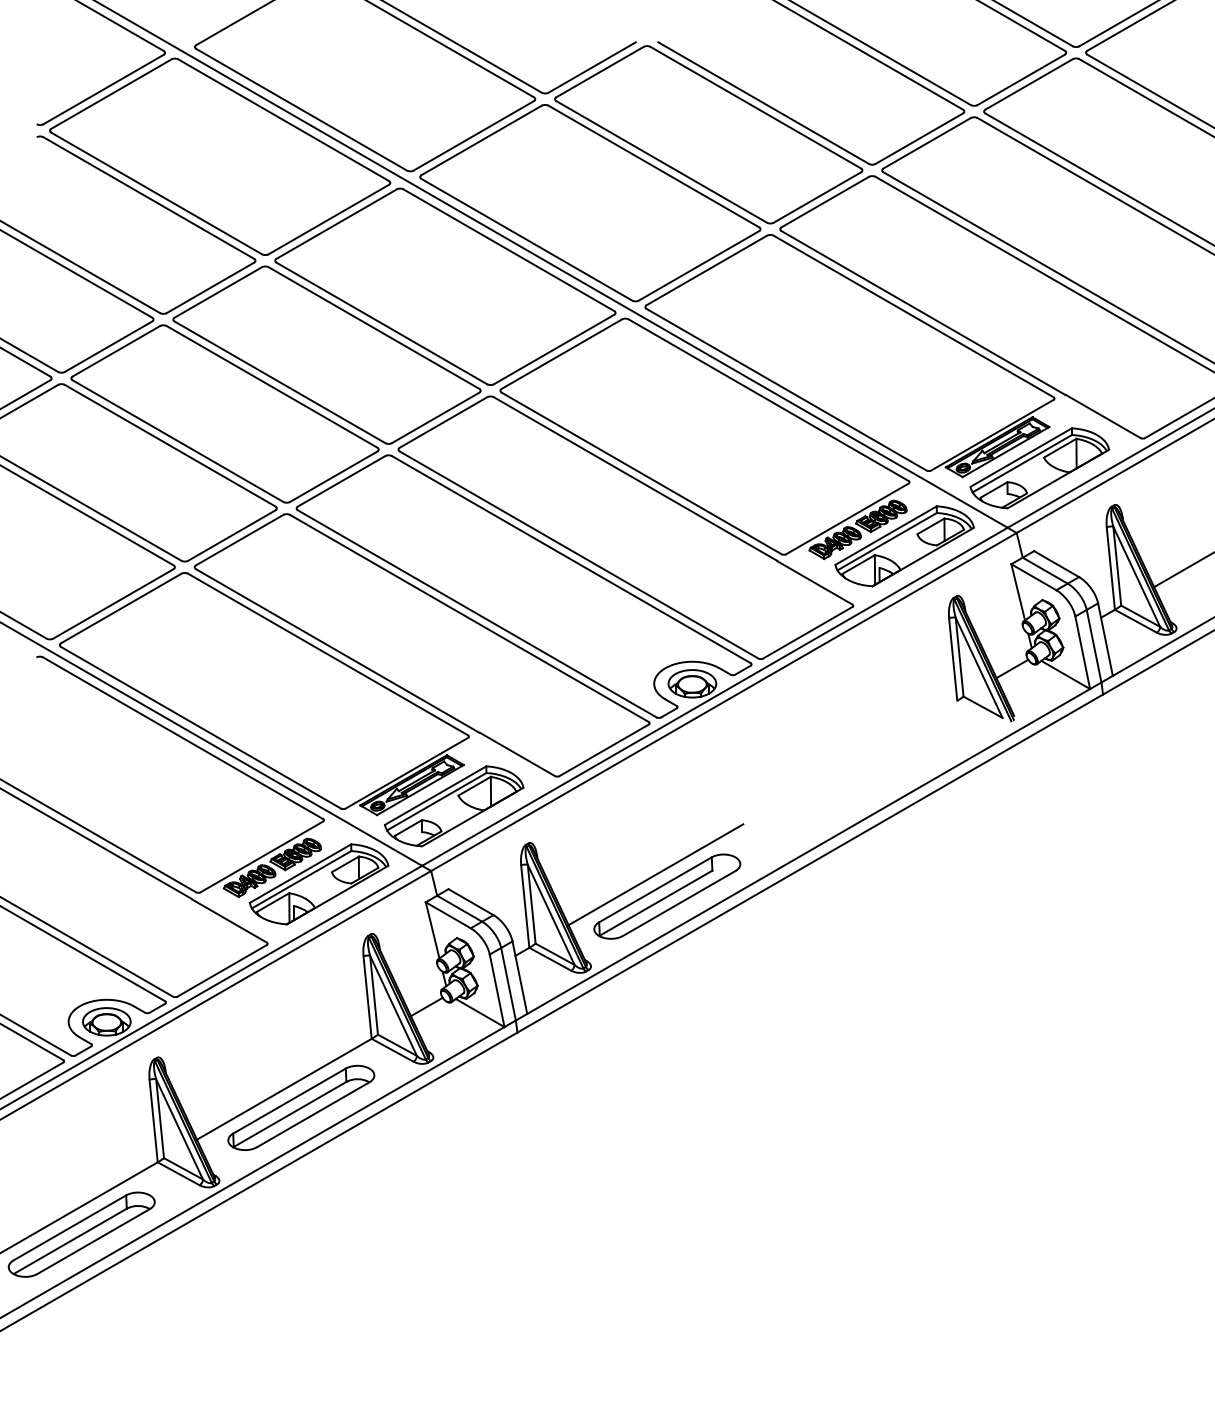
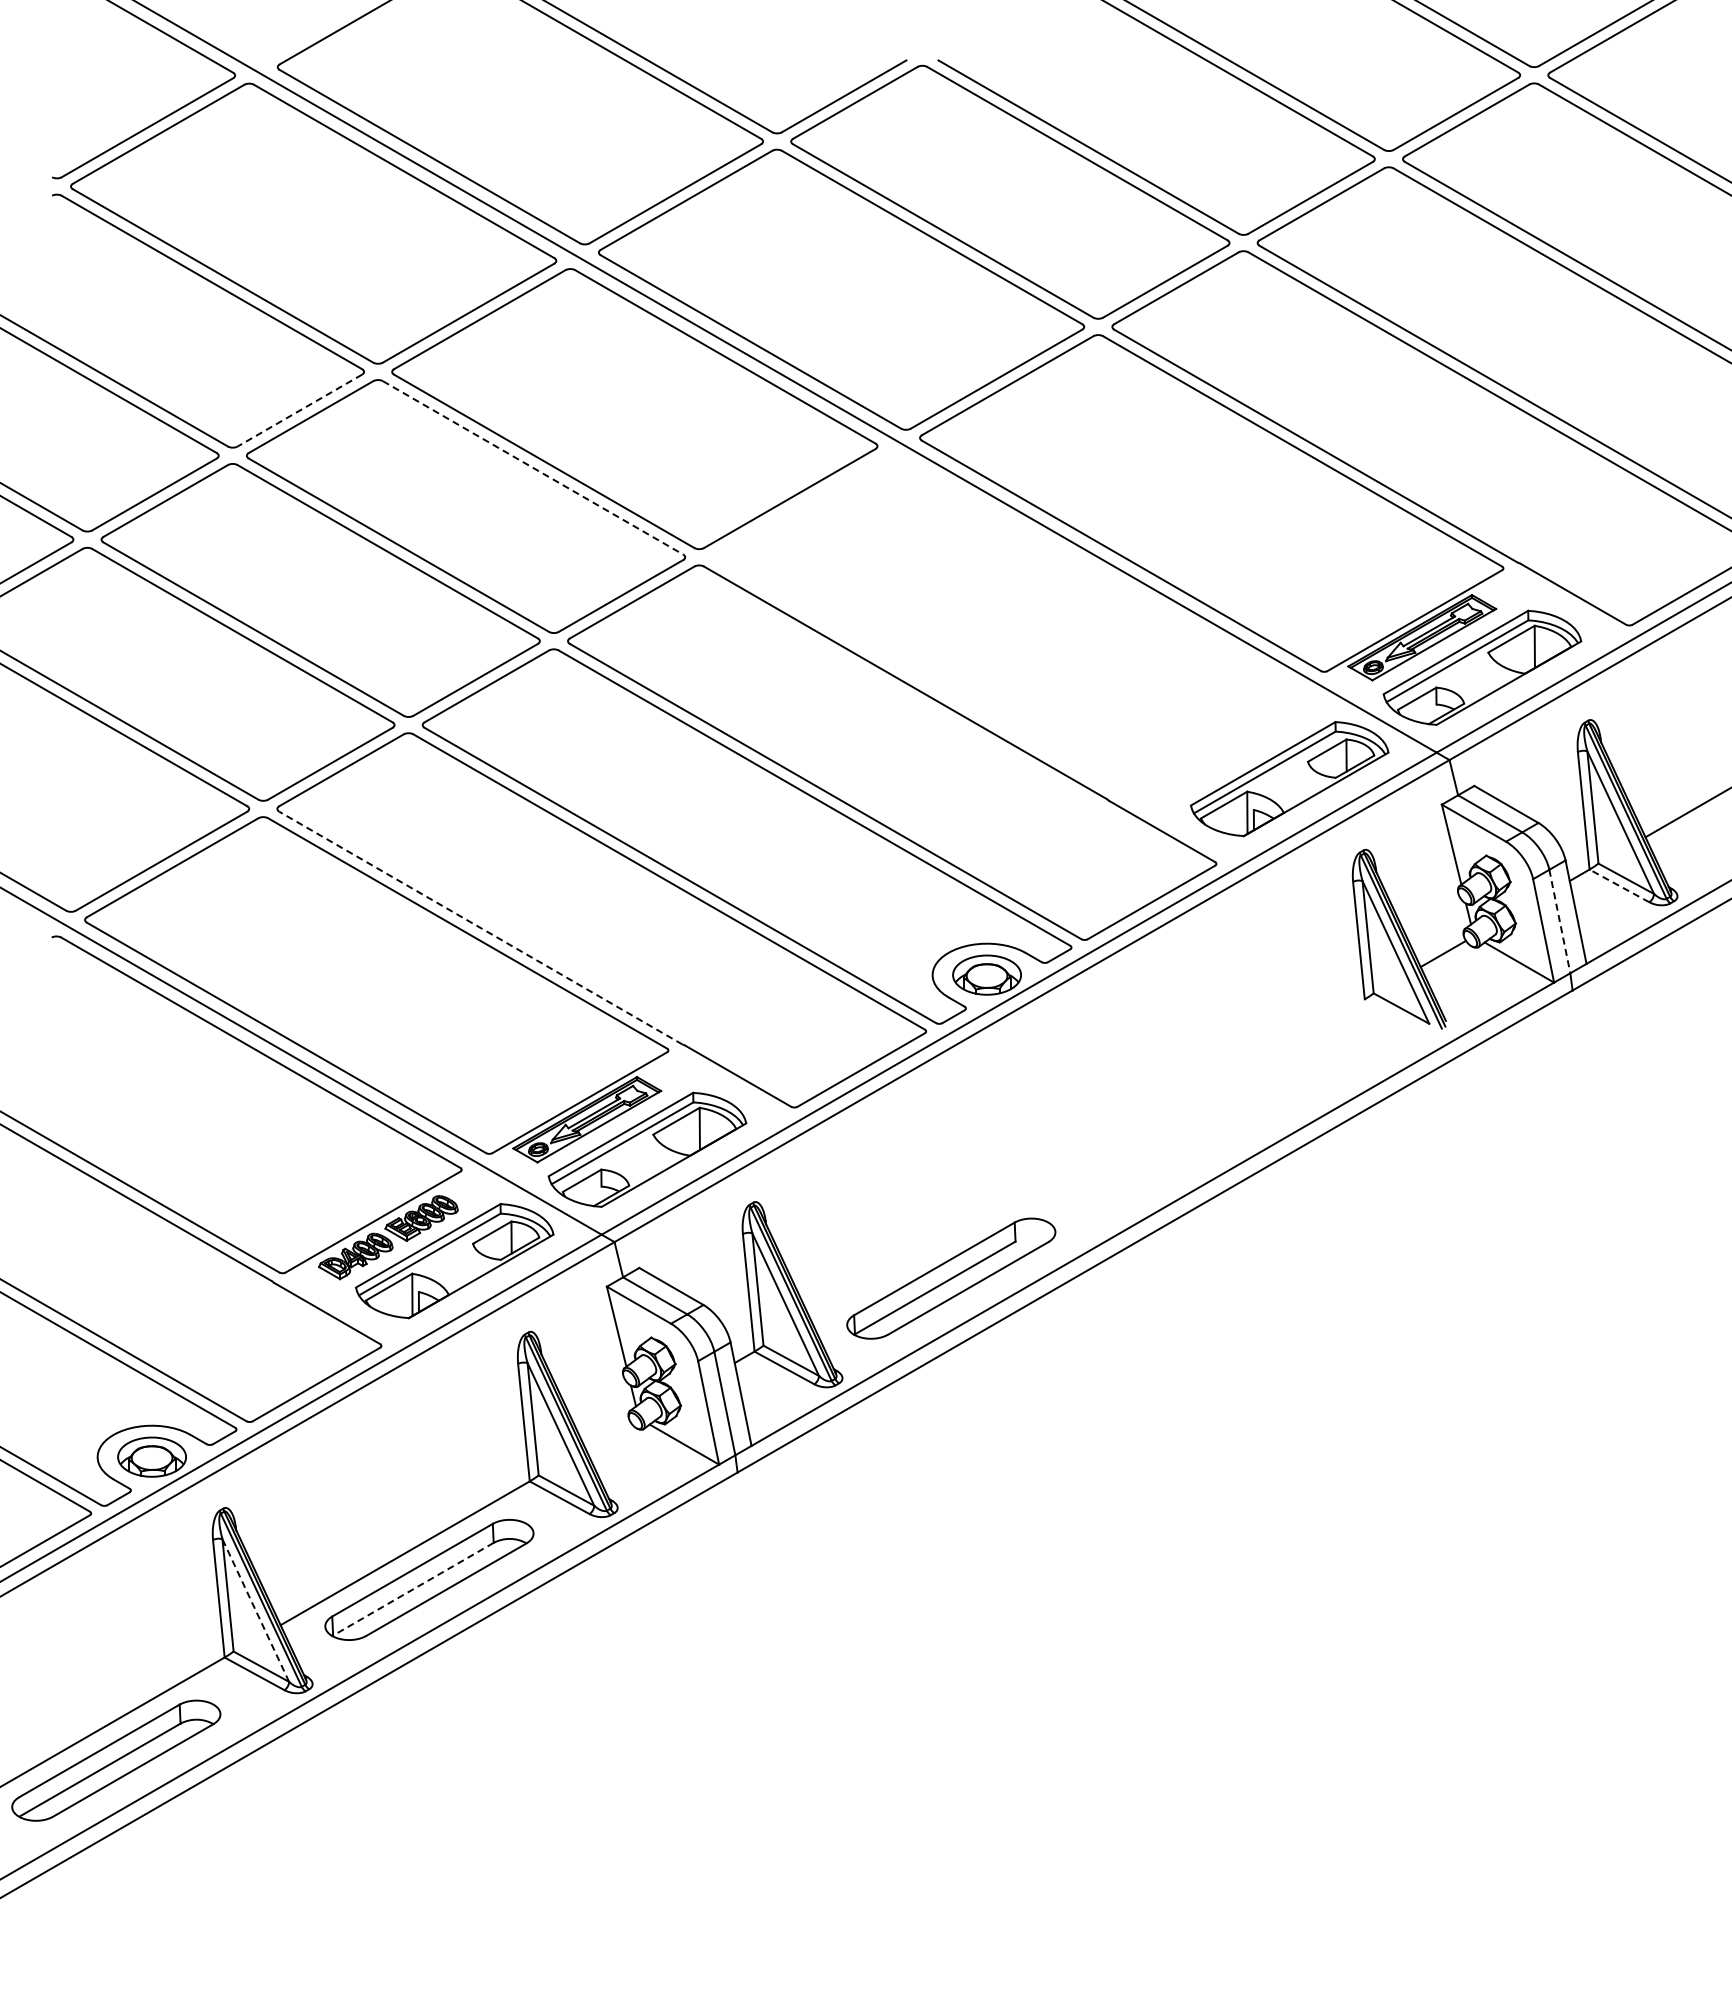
line: (210, 287) -> (299, 410), solid -> dashed
line: (374, 328) -> (533, 468), solid -> dashed
part: (704, 438) -> (1004, 625), removed
line: (1135, 620) -> (1619, 885), solid -> dashed
line: (1093, 646) -> (1559, 921), solid -> dashed
line: (337, 651) -> (480, 928), solid -> dashed
line: (655, 874) -> (934, 1247), removed
line: (426, 1006) -> (608, 1435), removed
line: (290, 1114) -> (413, 1589), solid -> dashed
line: (179, 1129) -> (255, 1610), solid -> dashed

